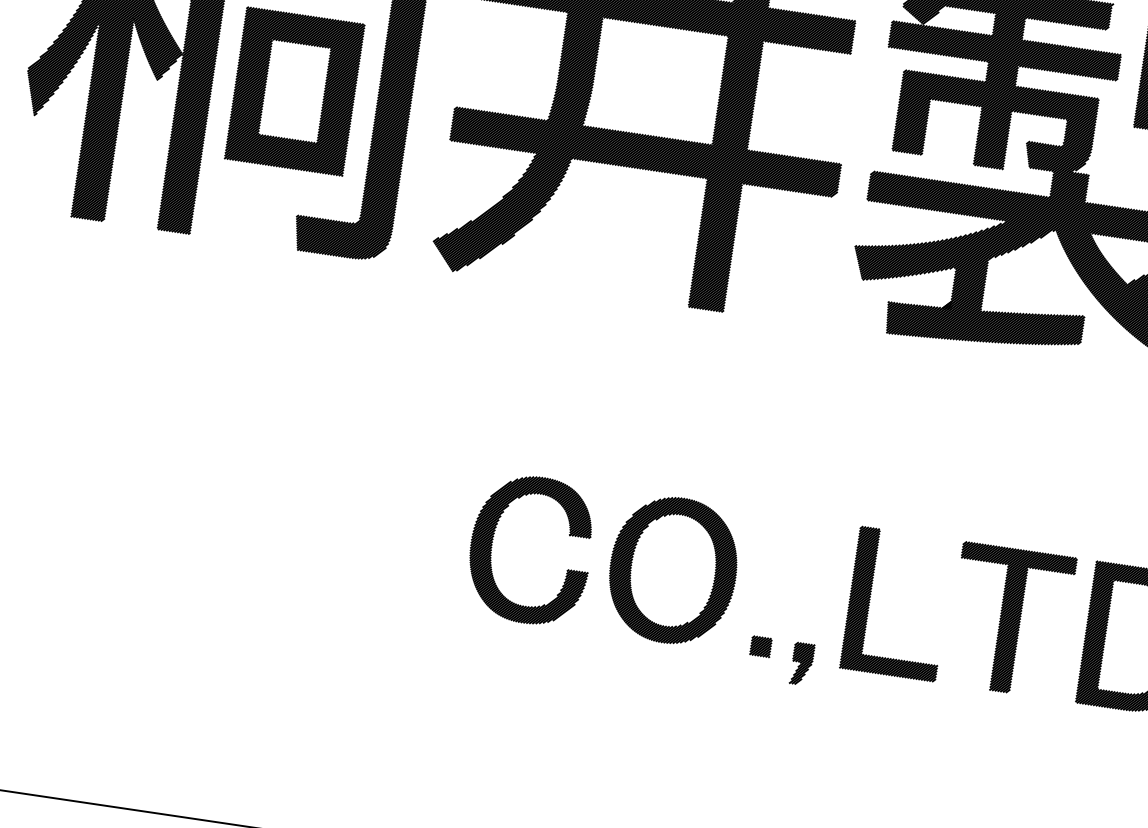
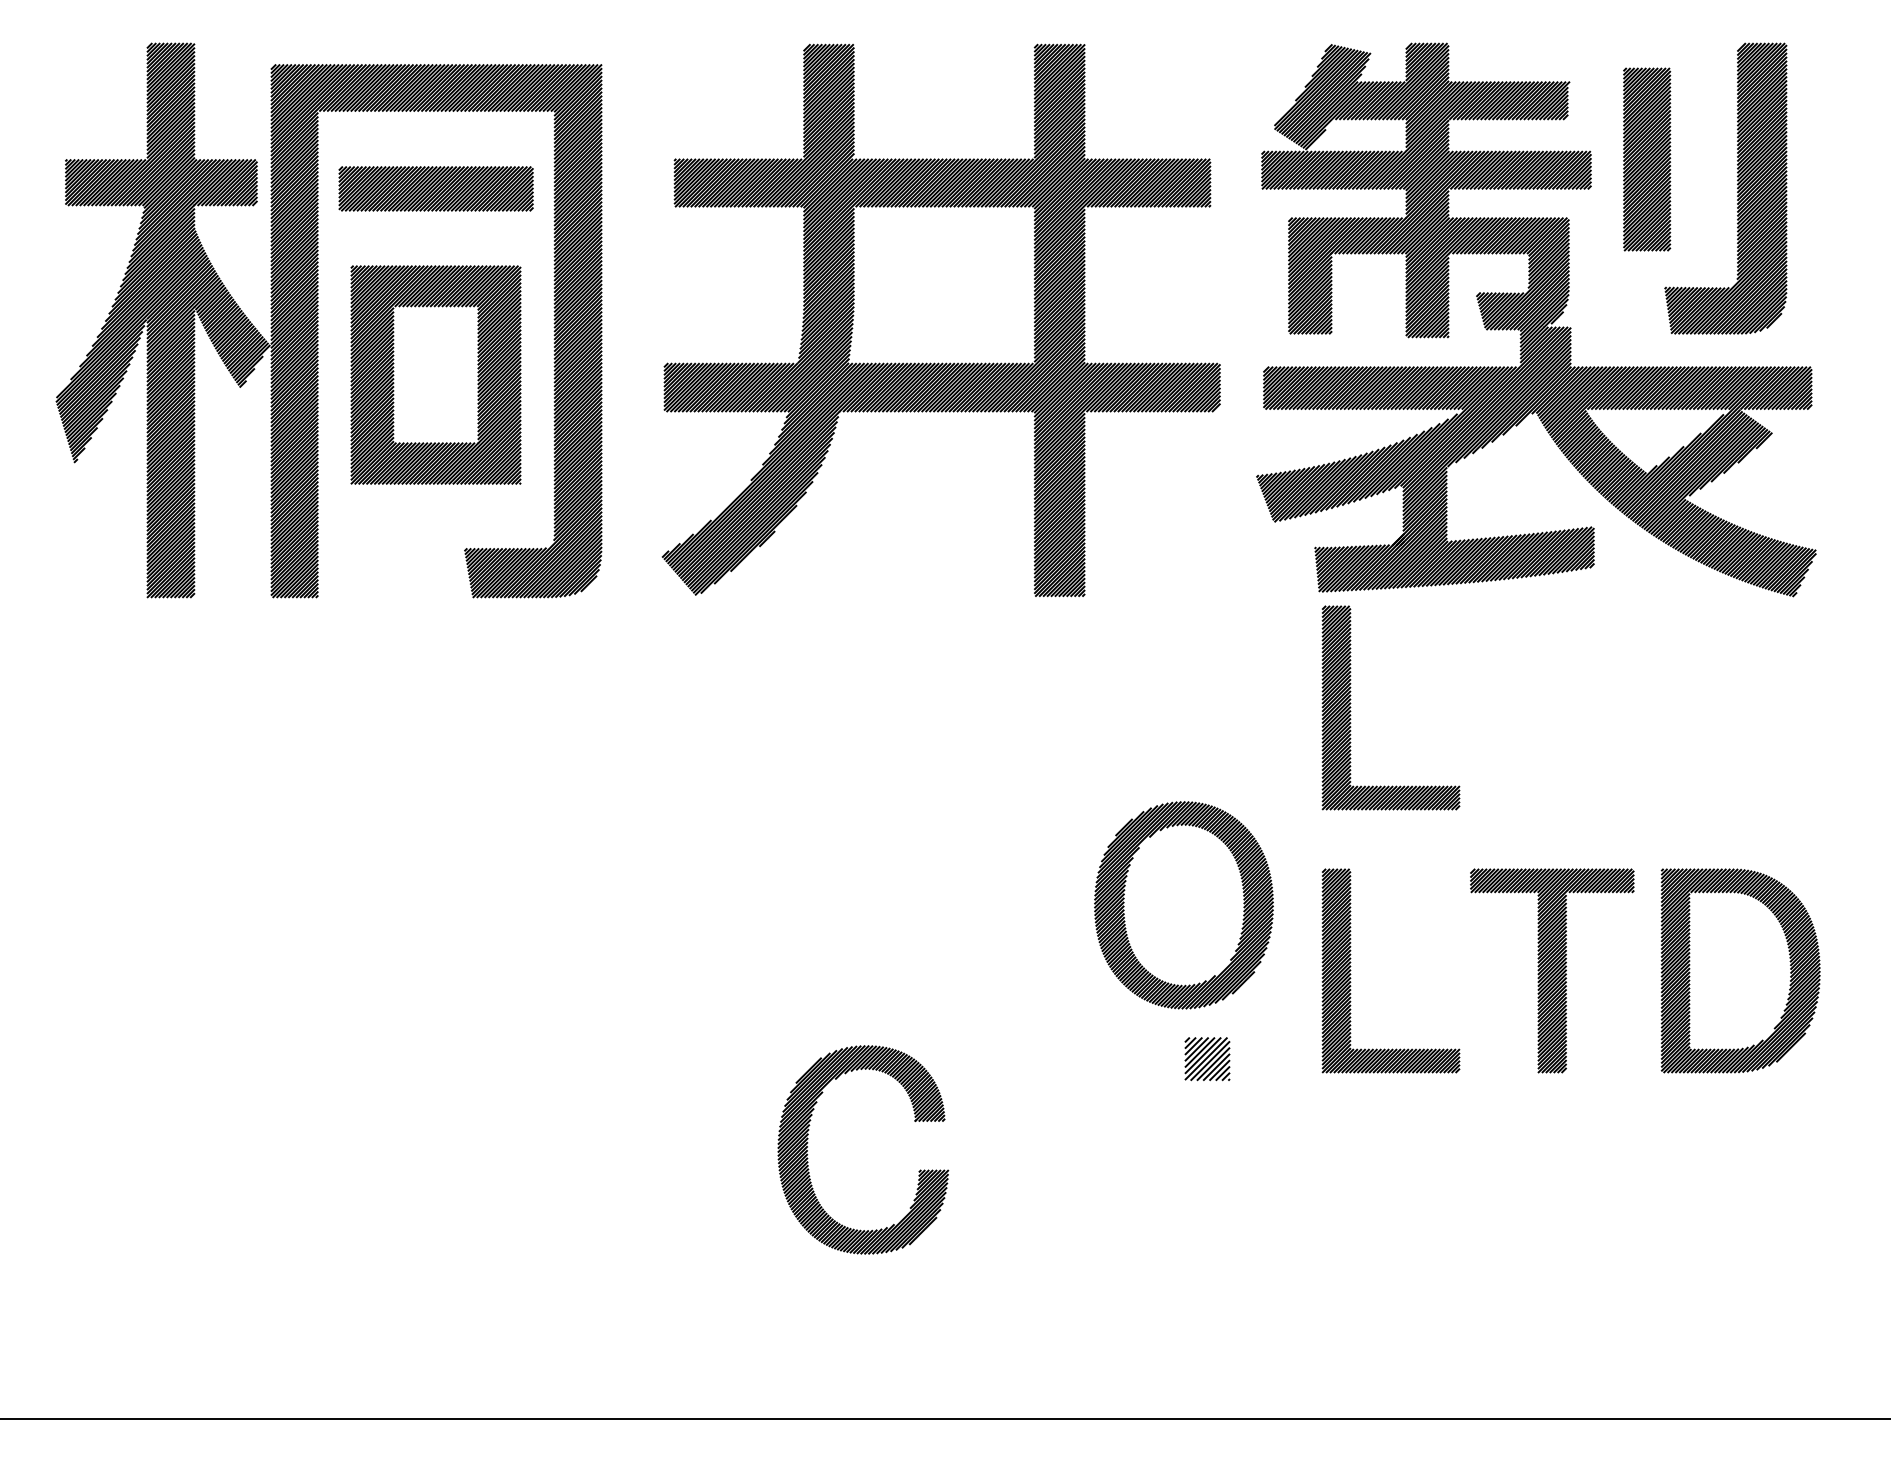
part: (897, 416) -> (1351, 707), added
part: (492, 547) -> (808, 1154), moved
part: (672, 570) -> (1183, 905), moved
part: (760, 646) -> (1206, 1059), size x1.6
part: (801, 664) -> (1268, 1075), removed

